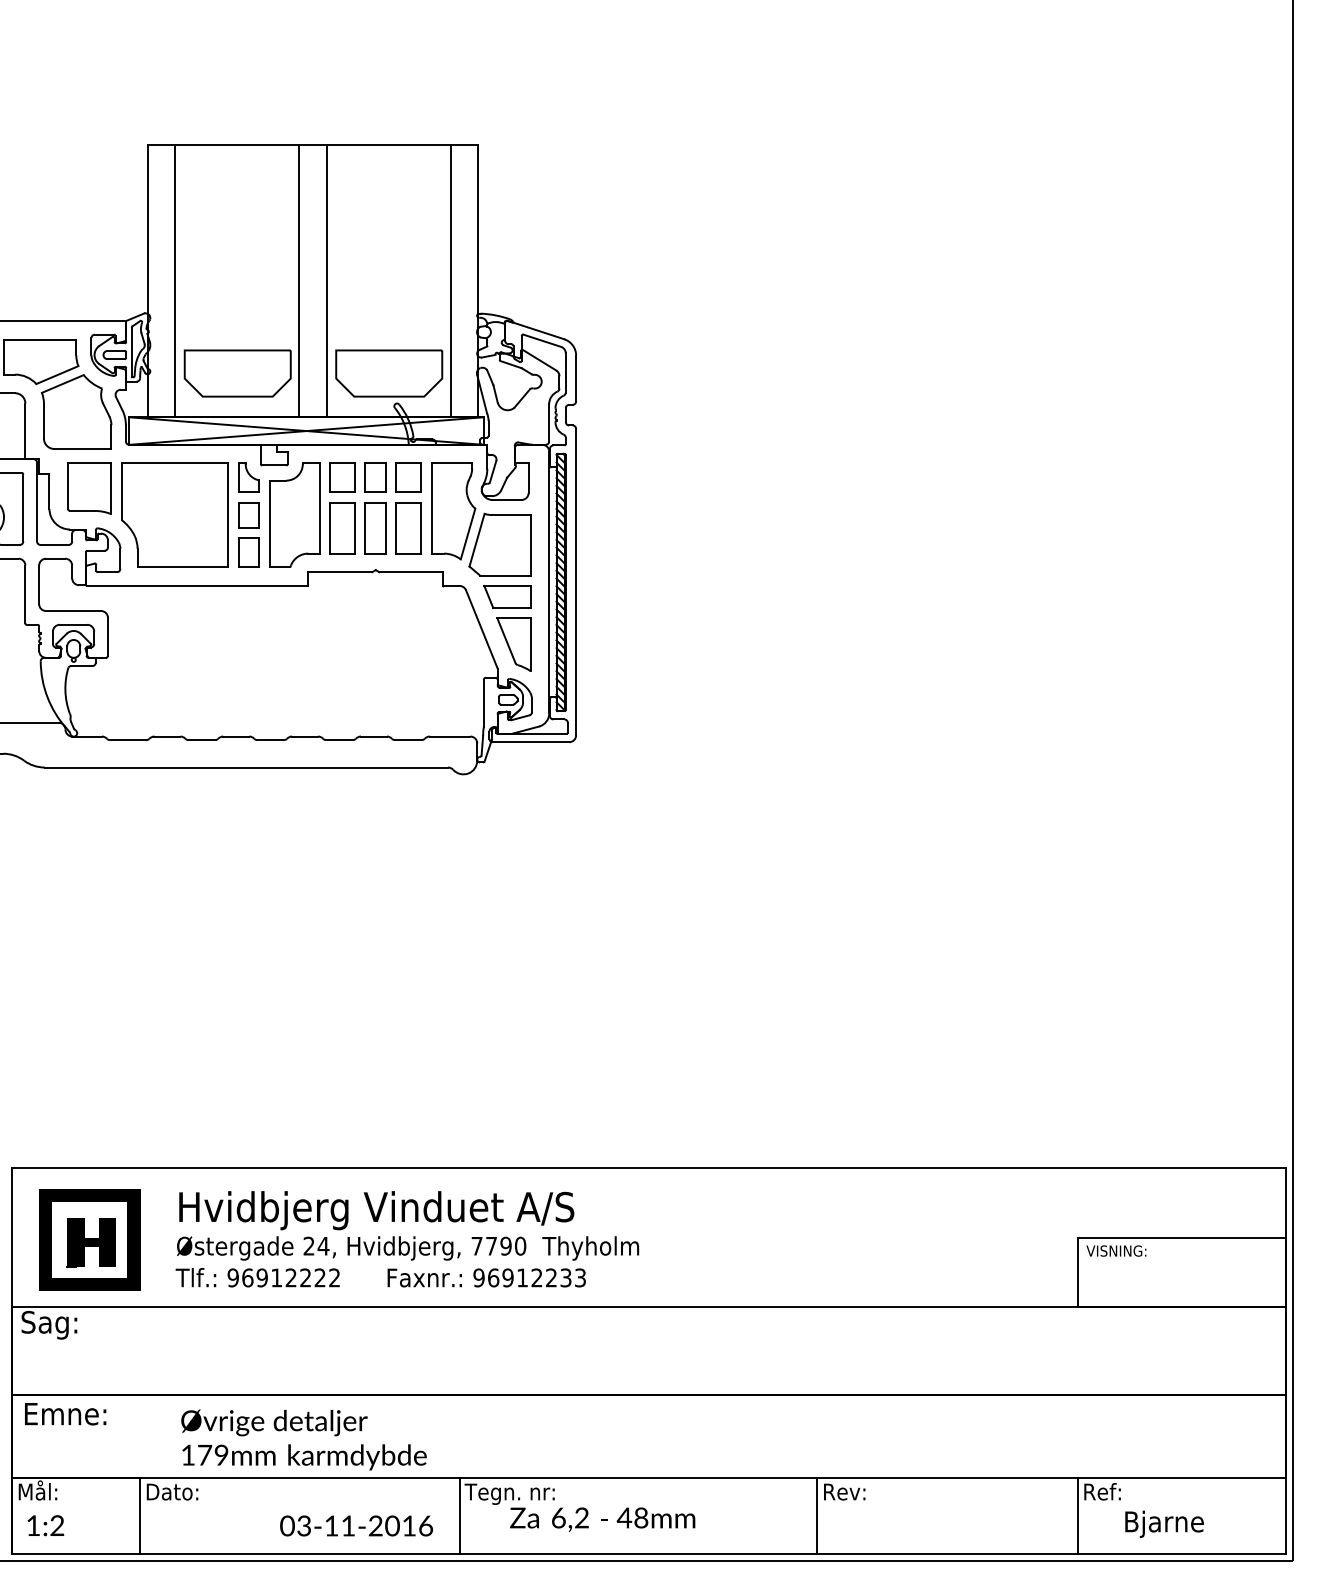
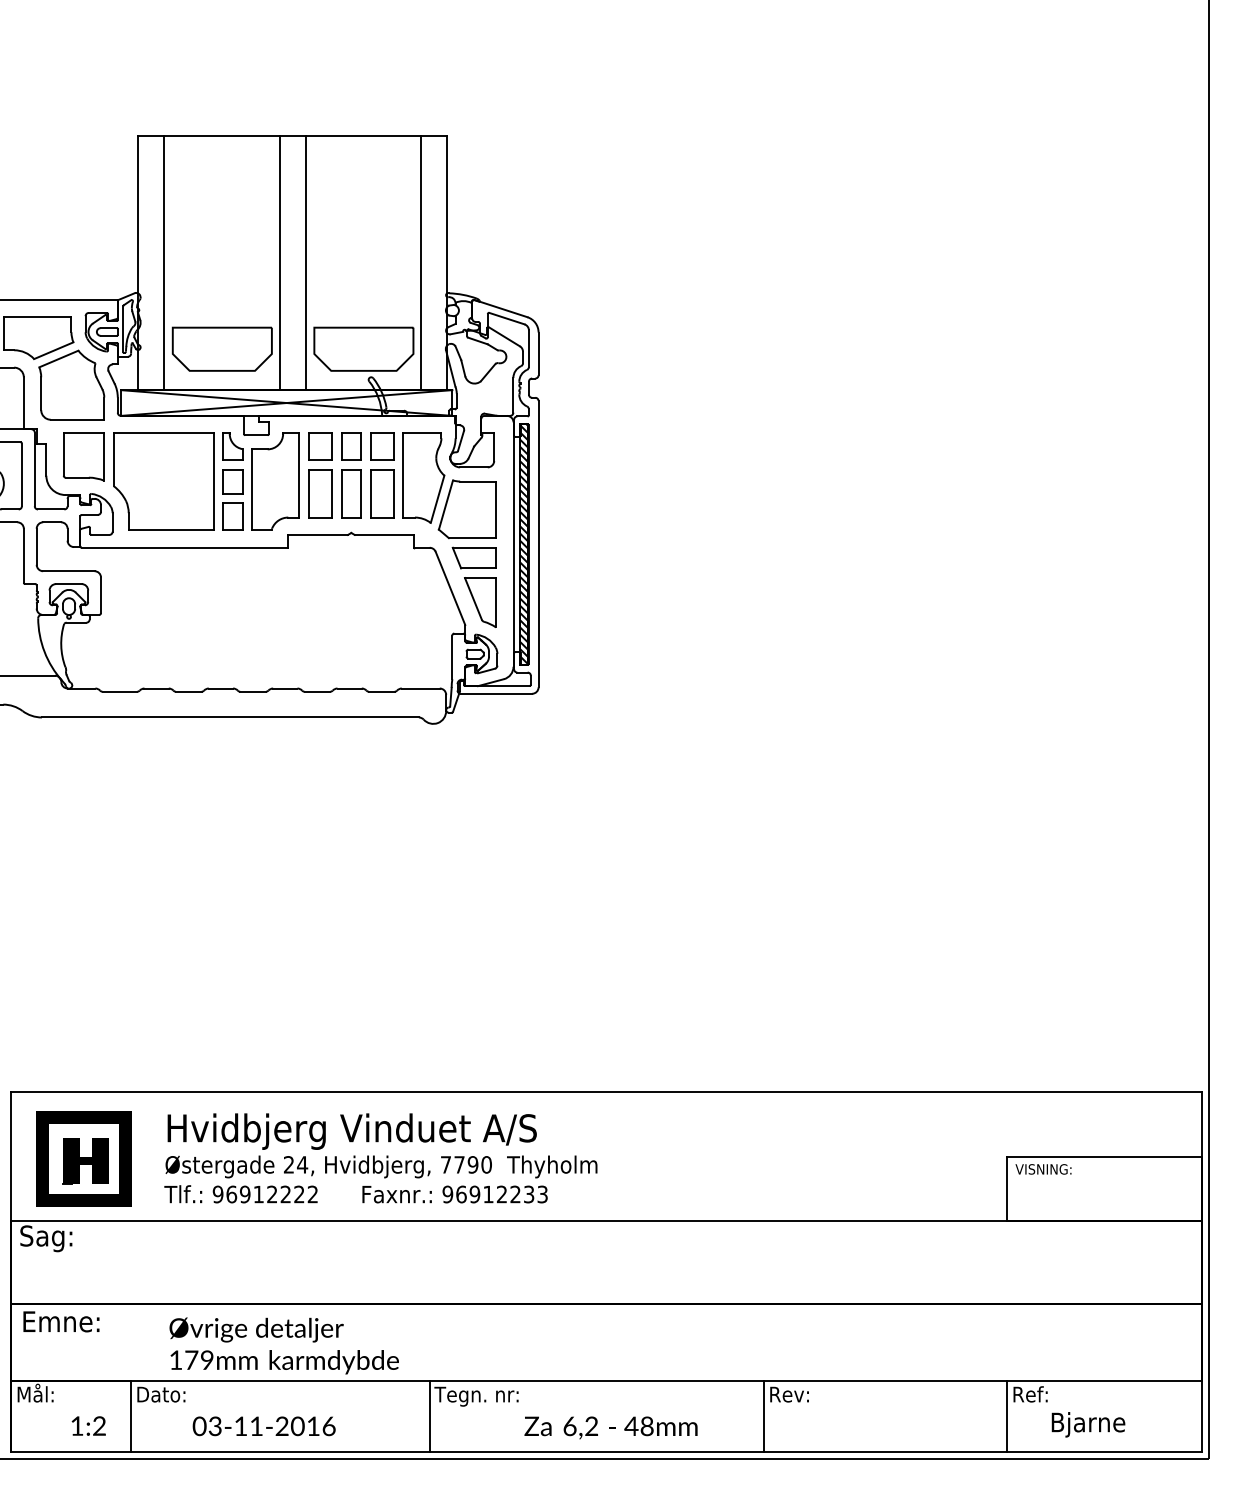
text: (602, 1519) -> (610, 1427), moved
text: (45, 1525) -> (88, 1425), moved
text: (356, 1525) -> (264, 1425), moved

